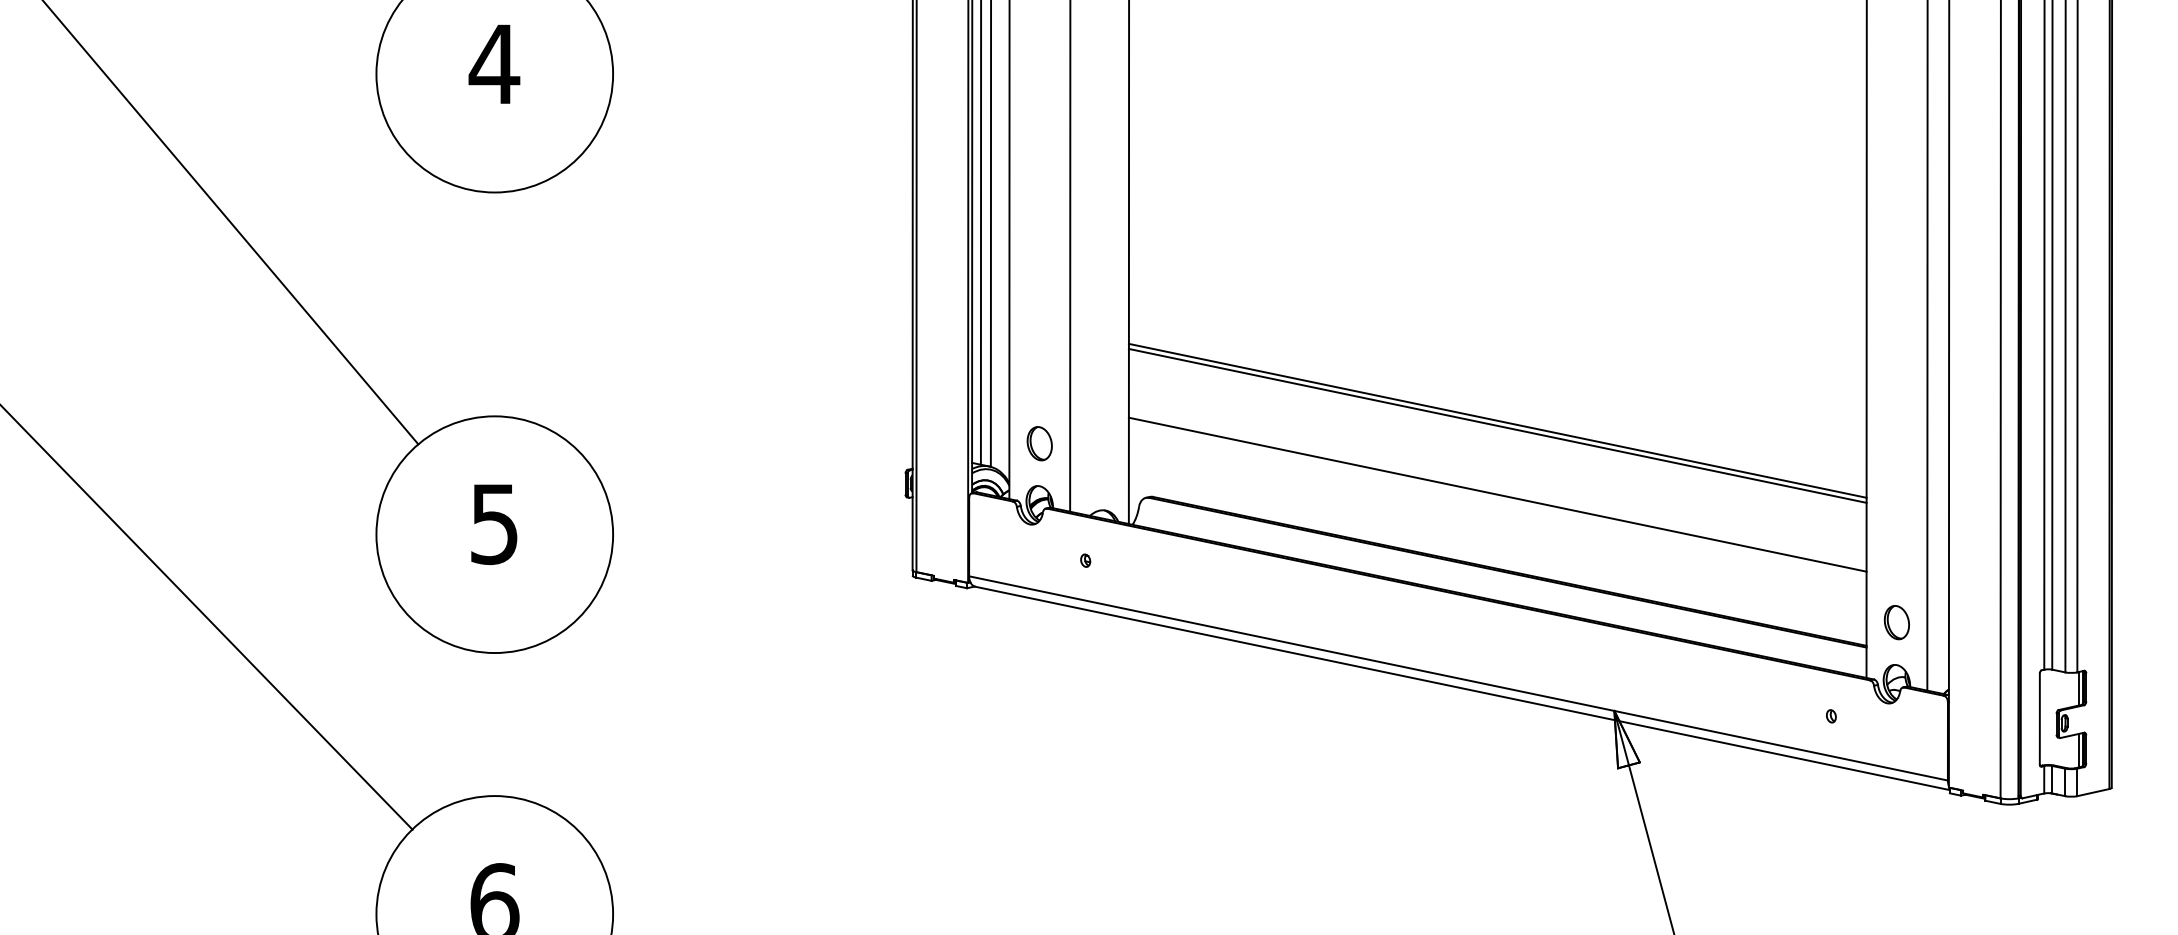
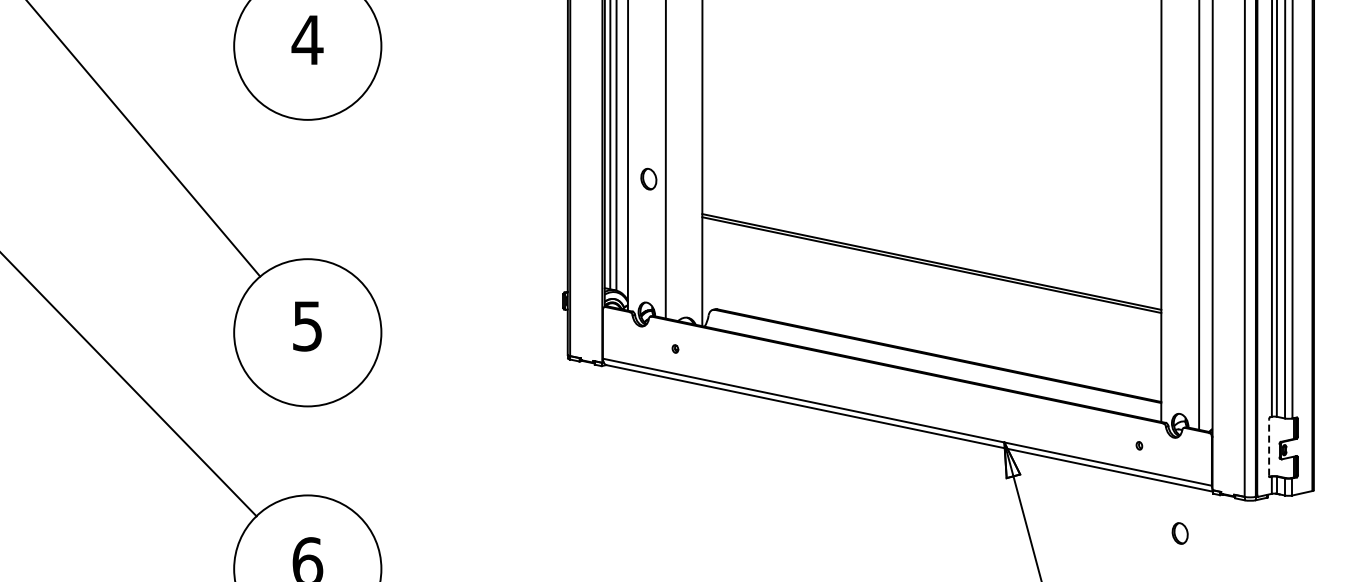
part: (1039, 442) -> (648, 178), moved
line: (1497, 494) -> (931, 307), removed
part: (1895, 622) -> (1179, 533), moved
line: (2040, 717) -> (1269, 446), solid -> dashed

